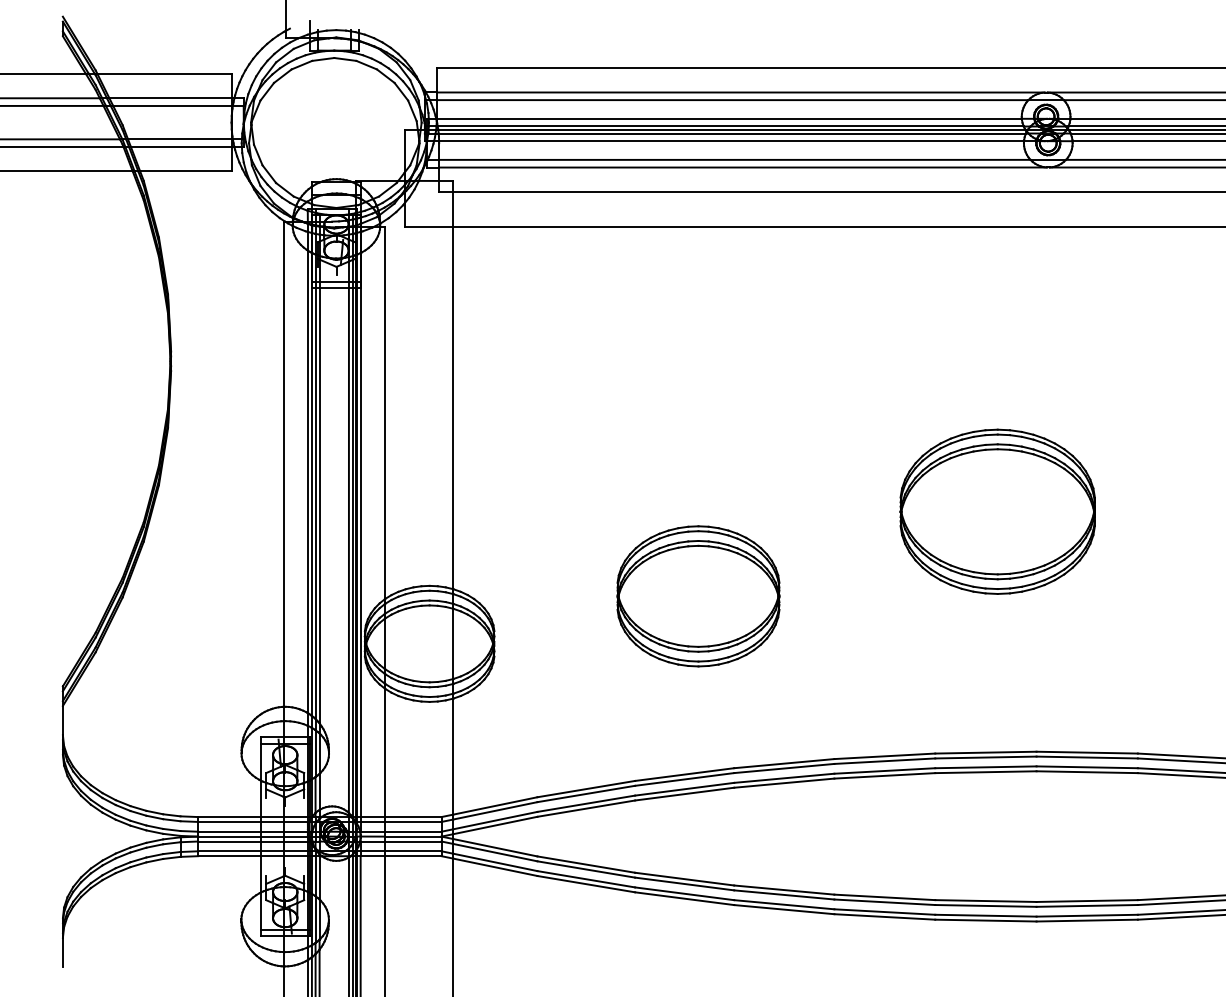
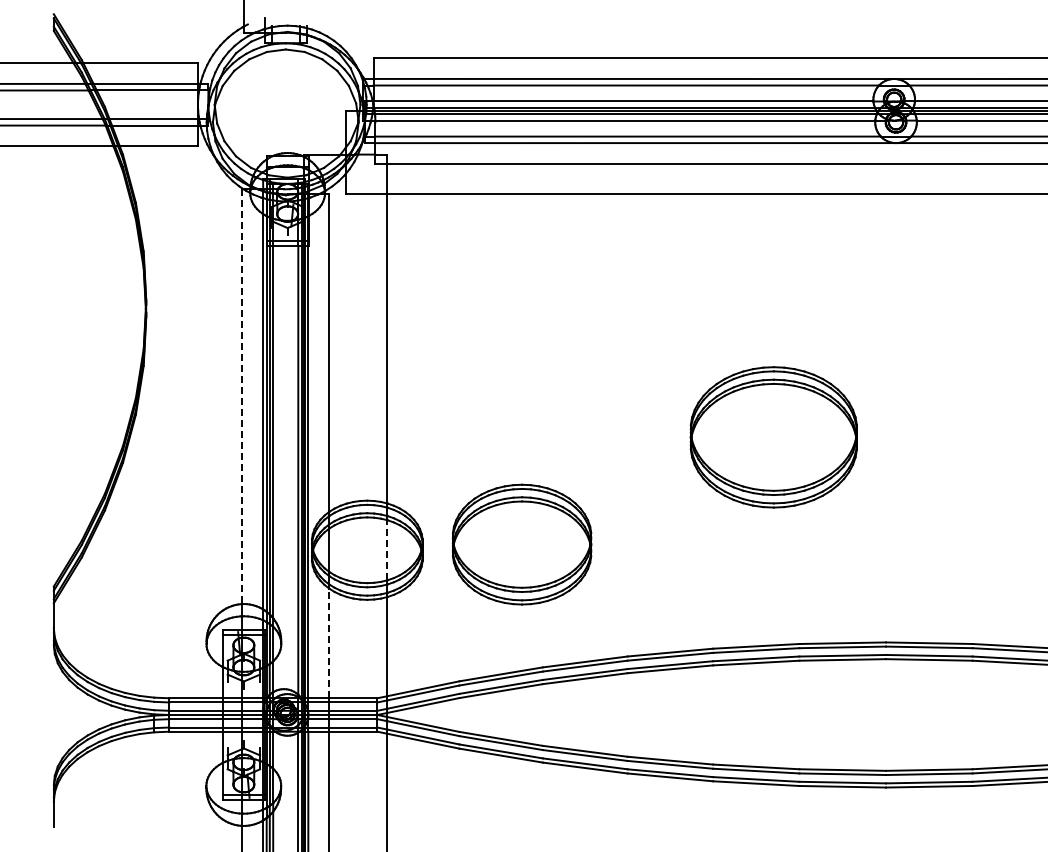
line: (283, 465) -> (242, 397), solid -> dashed
part: (997, 511) -> (773, 437), moved
part: (697, 596) -> (521, 544), moved
line: (453, 642) -> (387, 549), solid -> dashed
line: (385, 752) -> (329, 643), solid -> dashed

